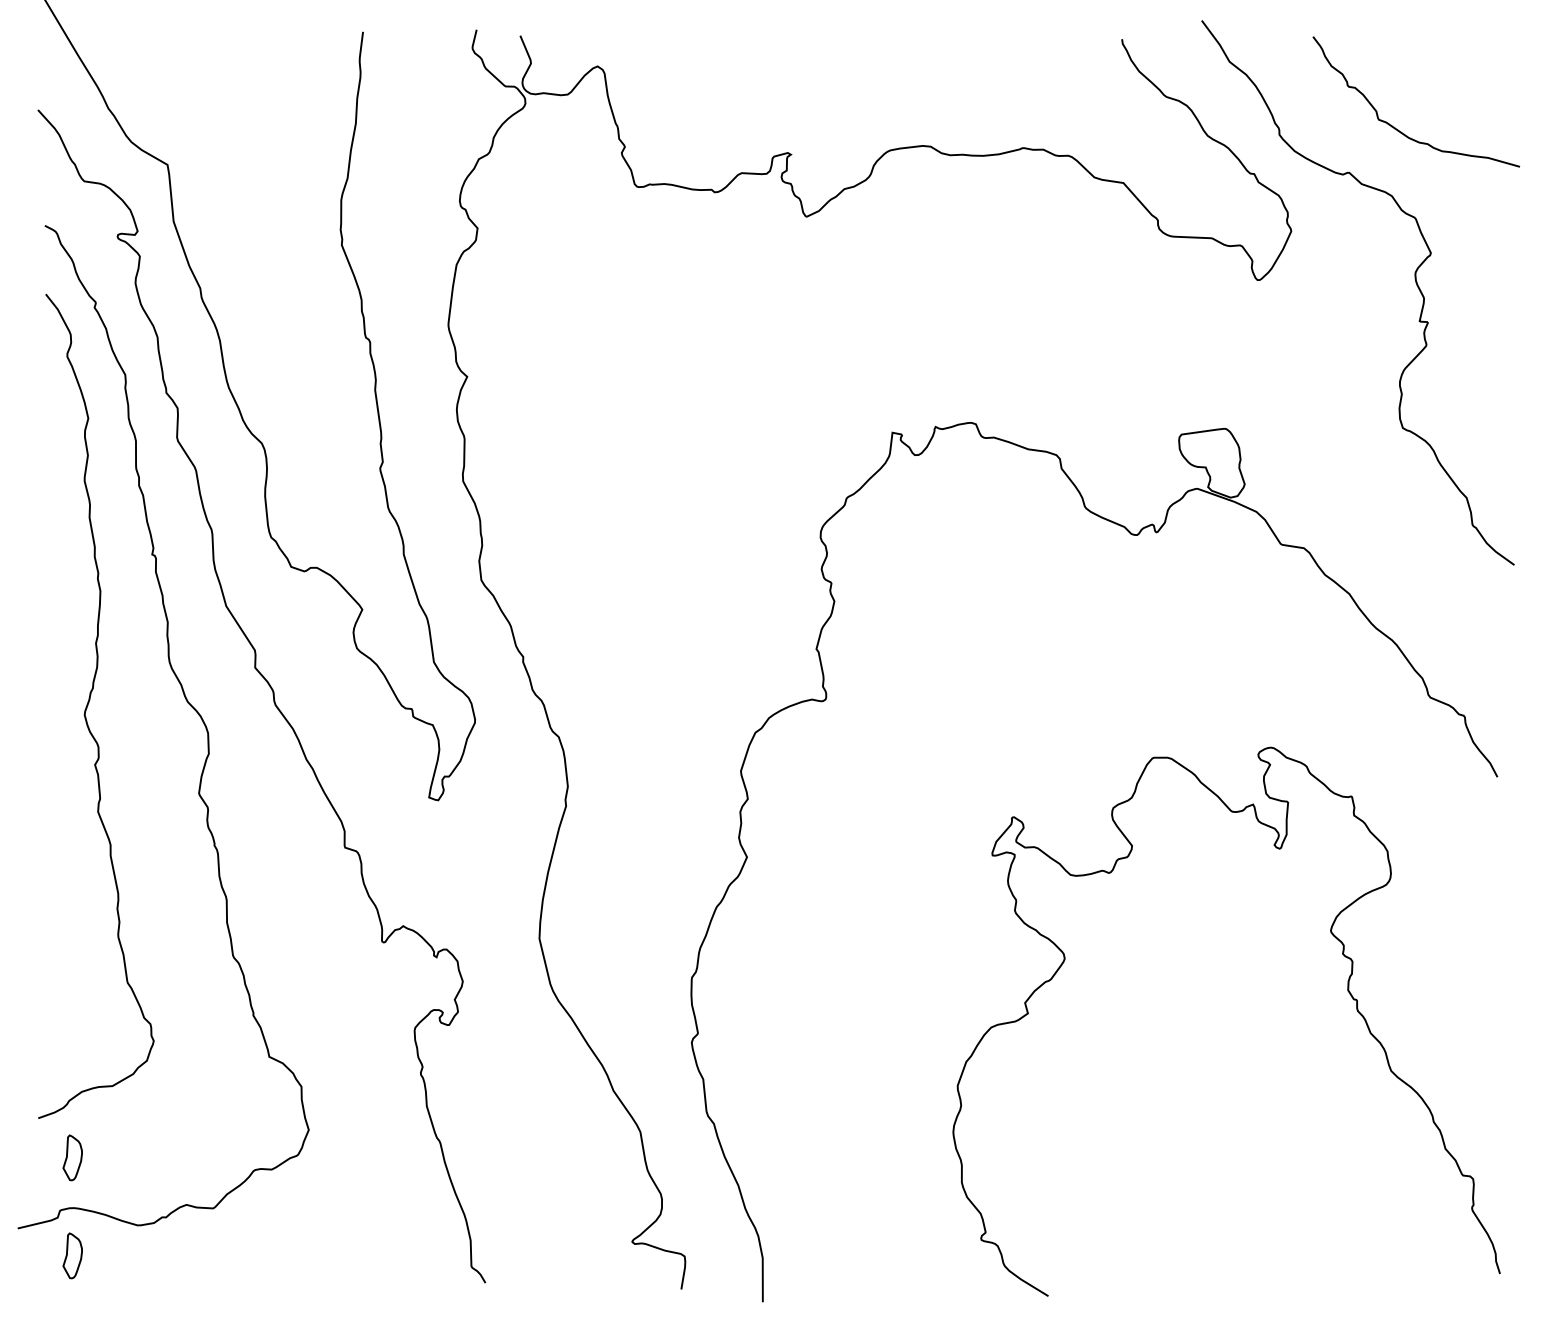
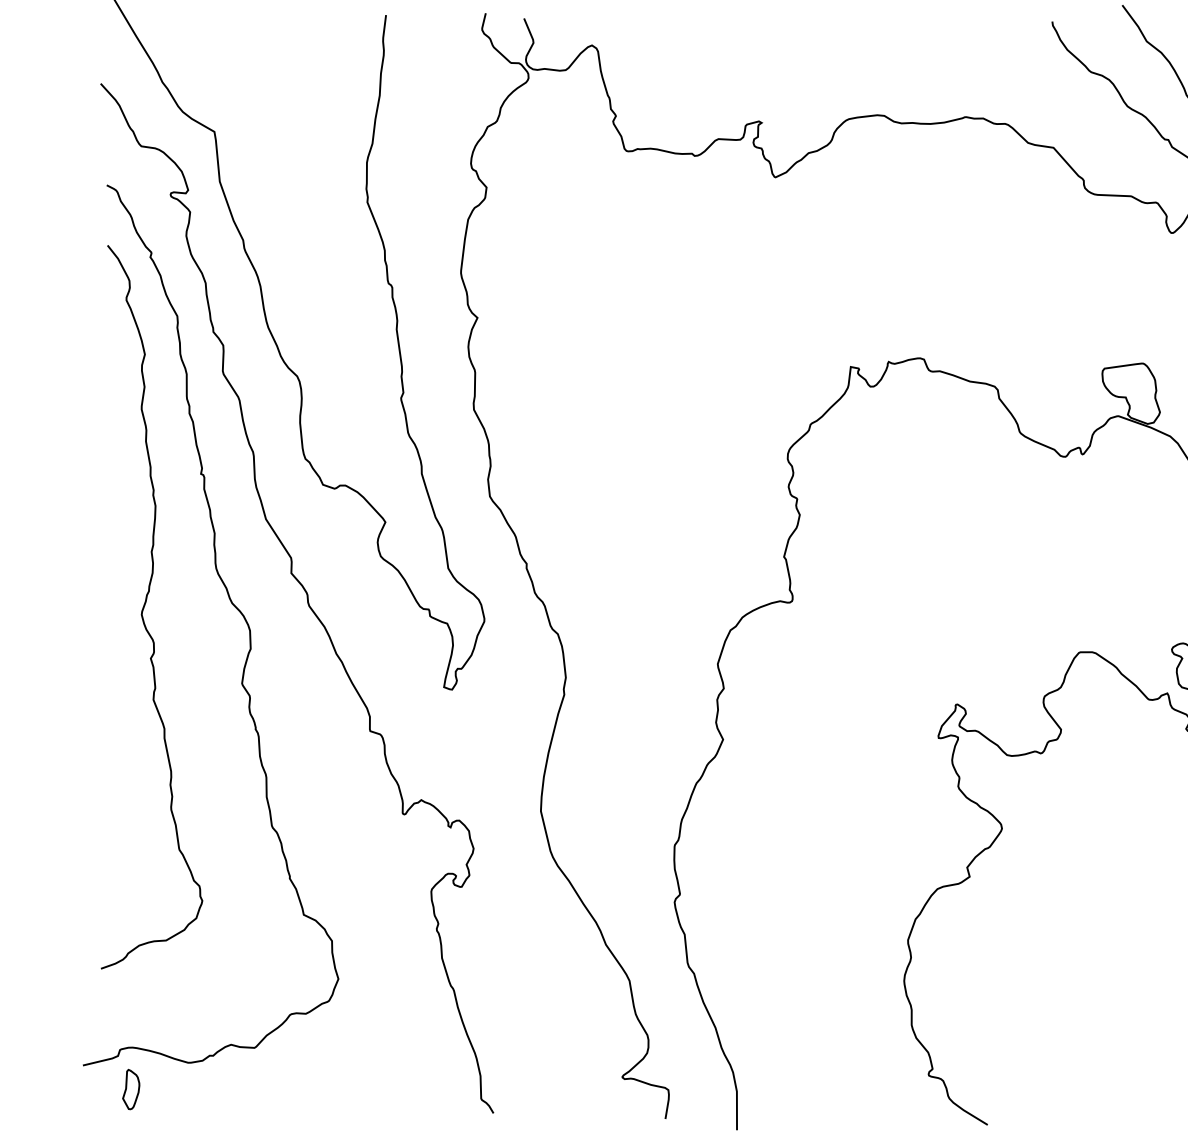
part: (72, 1157) -> (131, 1003), removed

